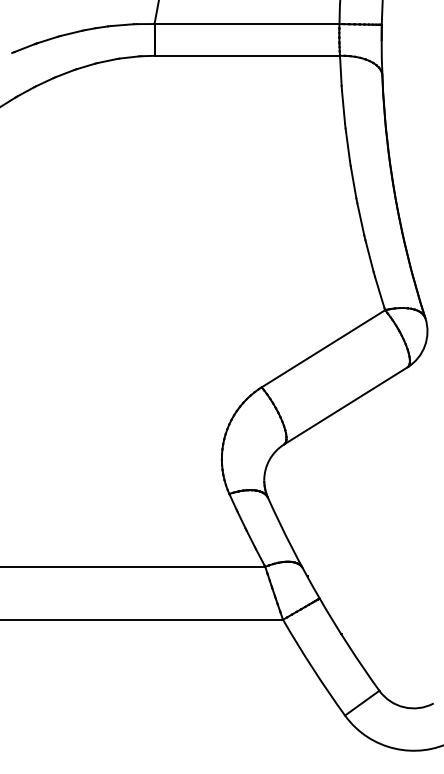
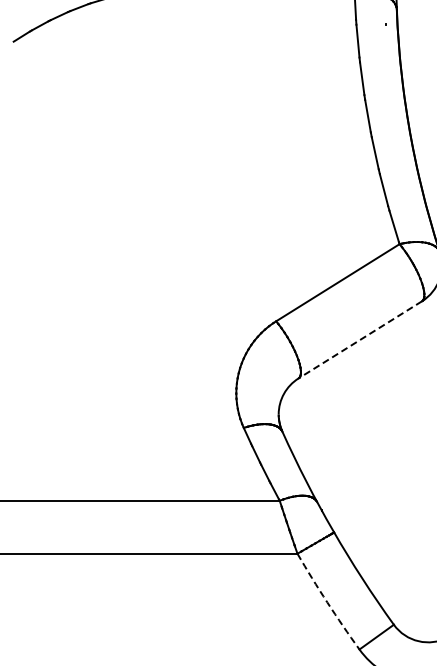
line: (345, 405) -> (359, 339), solid -> dashed
arc: (312, 668) -> (326, 602), solid -> dashed

